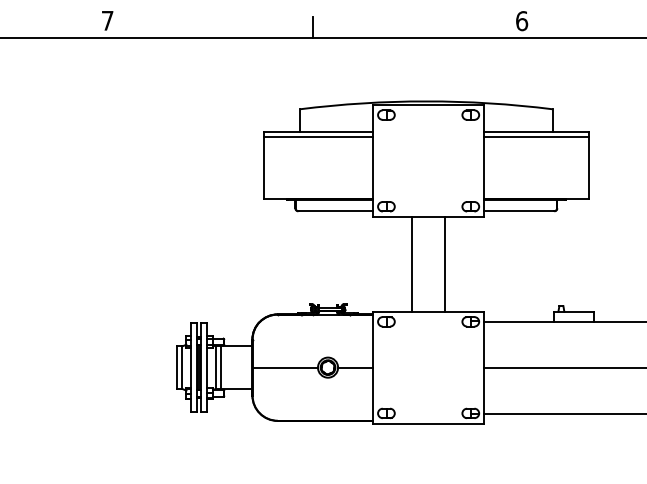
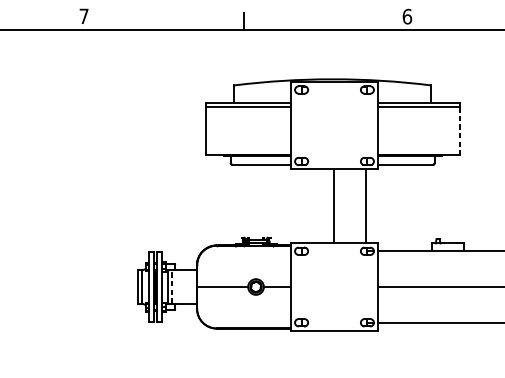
line: (588, 167) -> (459, 130), solid -> dashed
line: (411, 263) -> (333, 205), moved
line: (445, 263) -> (366, 205), moved
line: (220, 367) -> (172, 286), solid -> dashed

